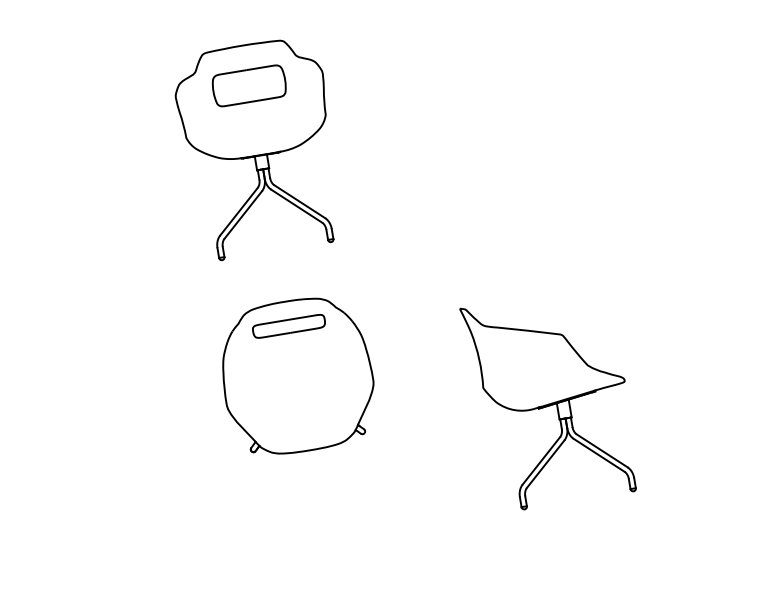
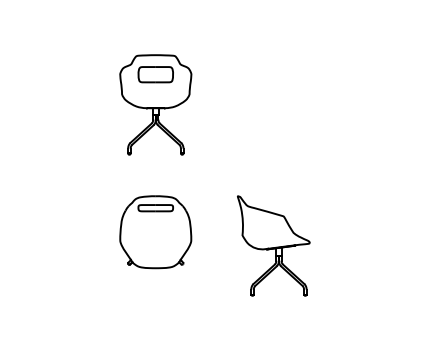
part: (296, 376) -> (155, 232), moved

